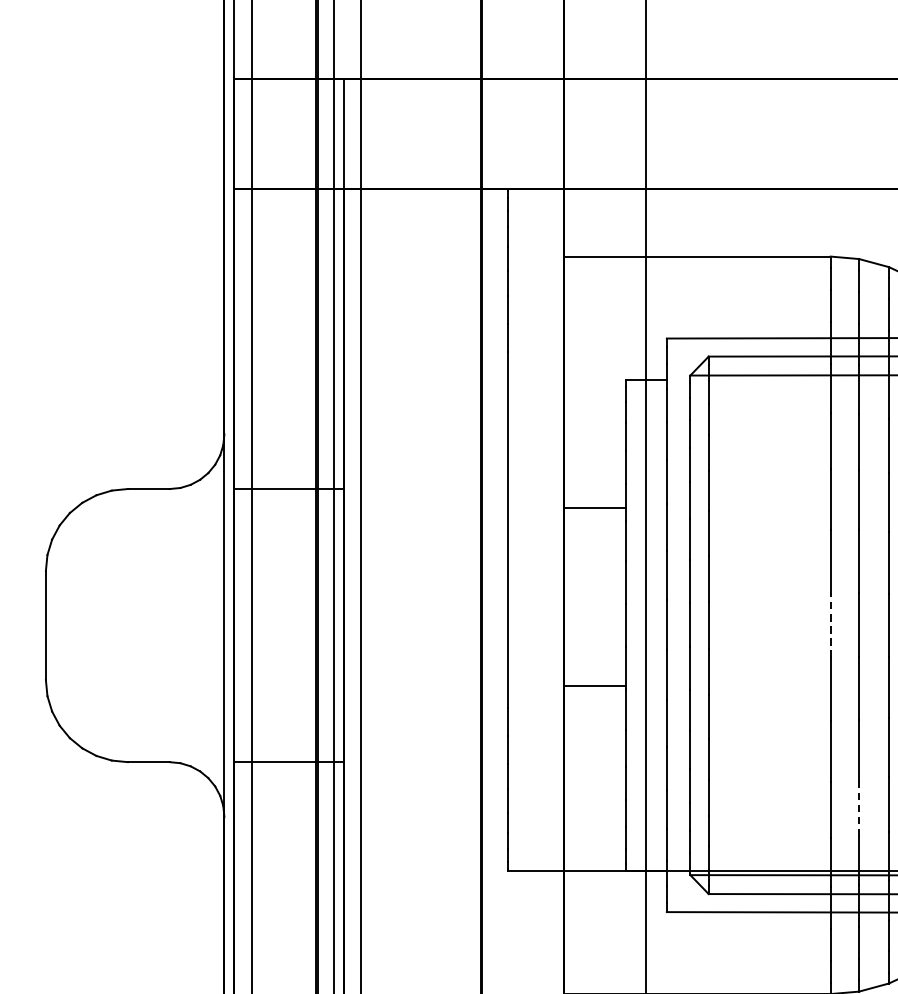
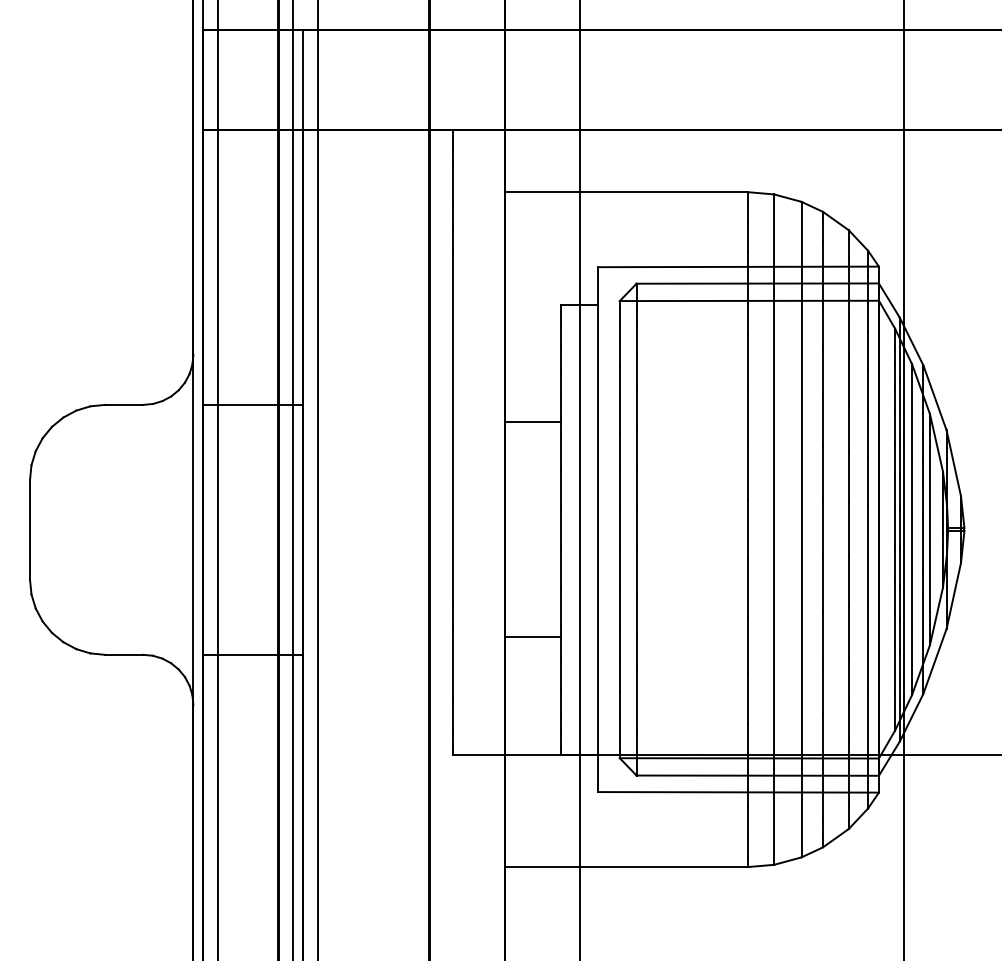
line: (831, 625) -> (748, 529), dashed -> solid
line: (594, 686) -> (532, 637), moved
line: (859, 808) -> (774, 697), dashed -> solid

